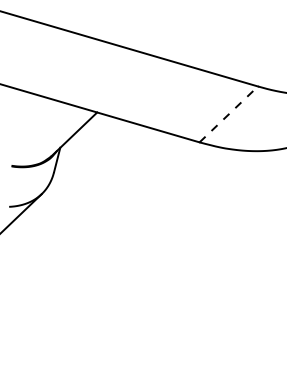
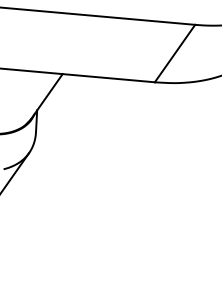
line: (229, 114) -> (175, 53), dashed -> solid

